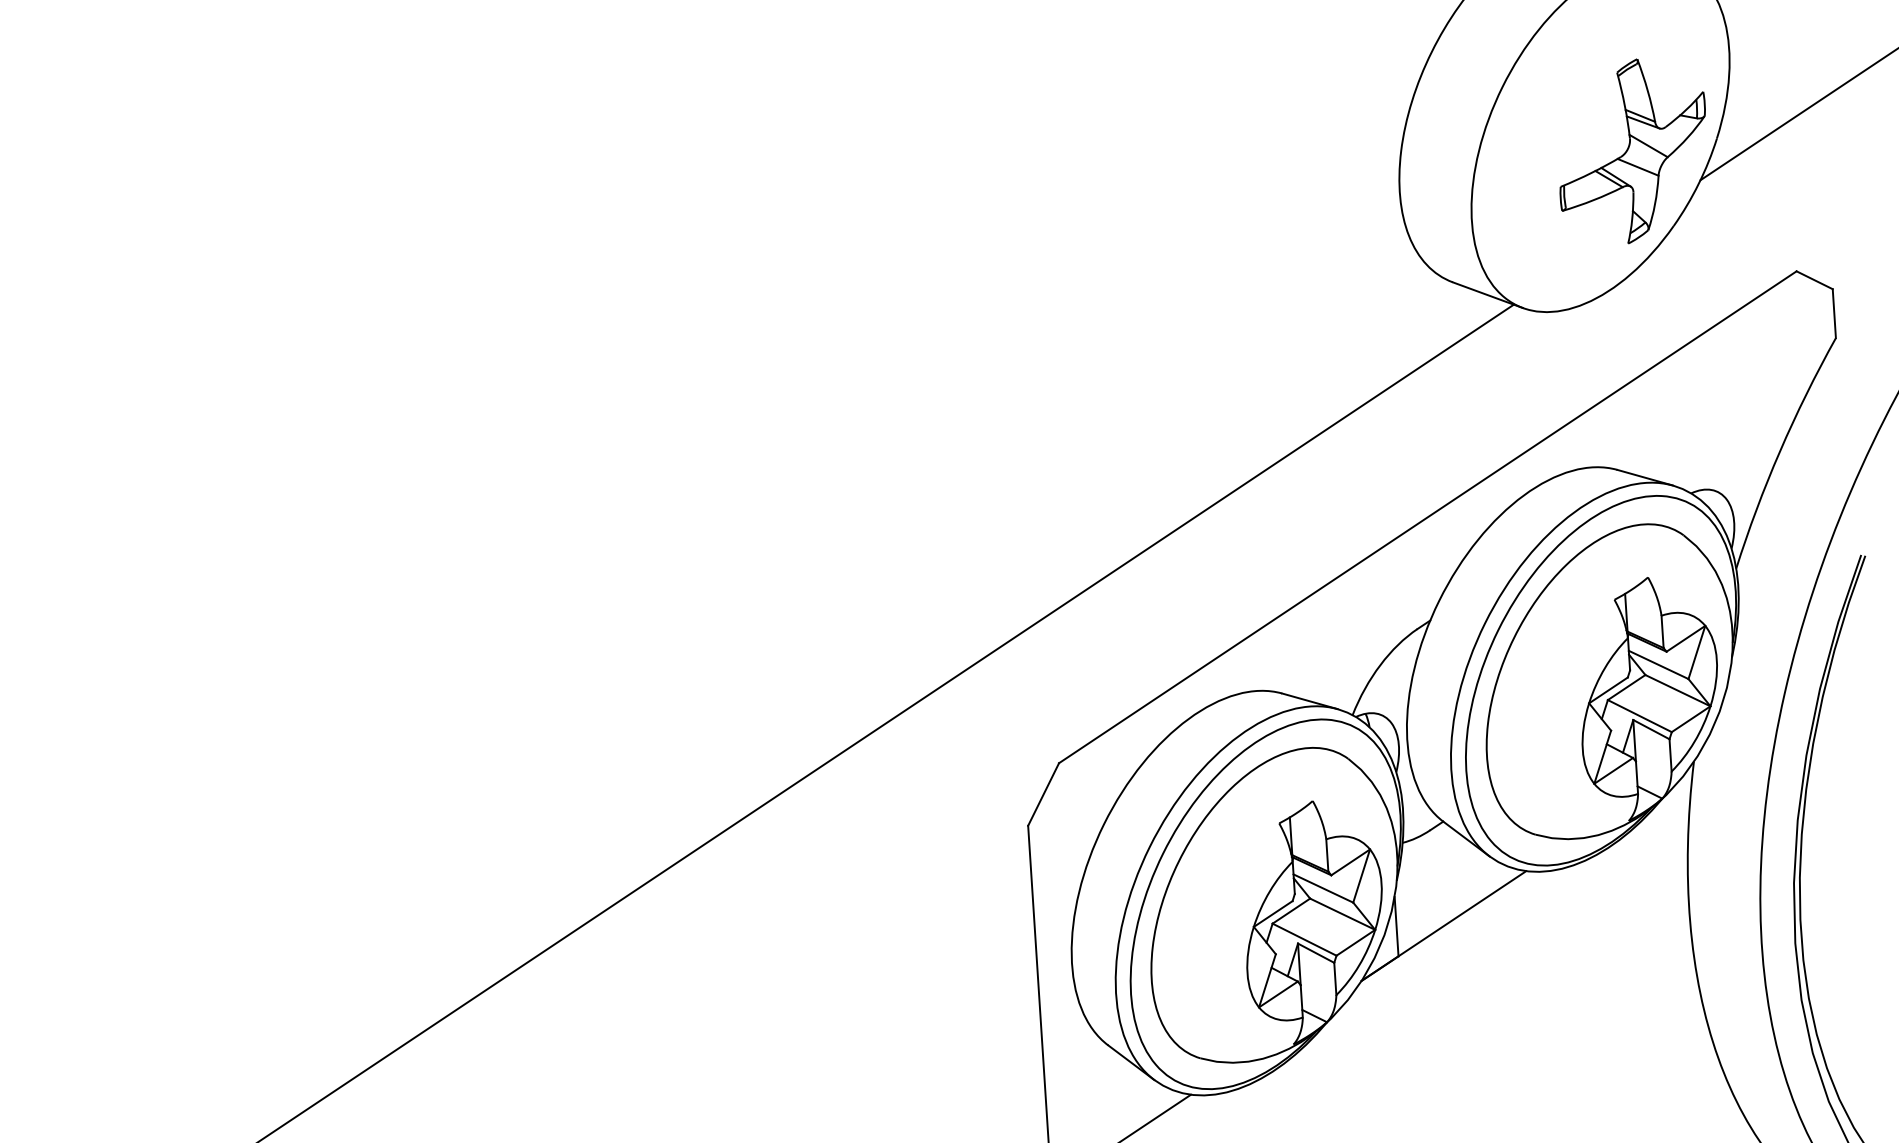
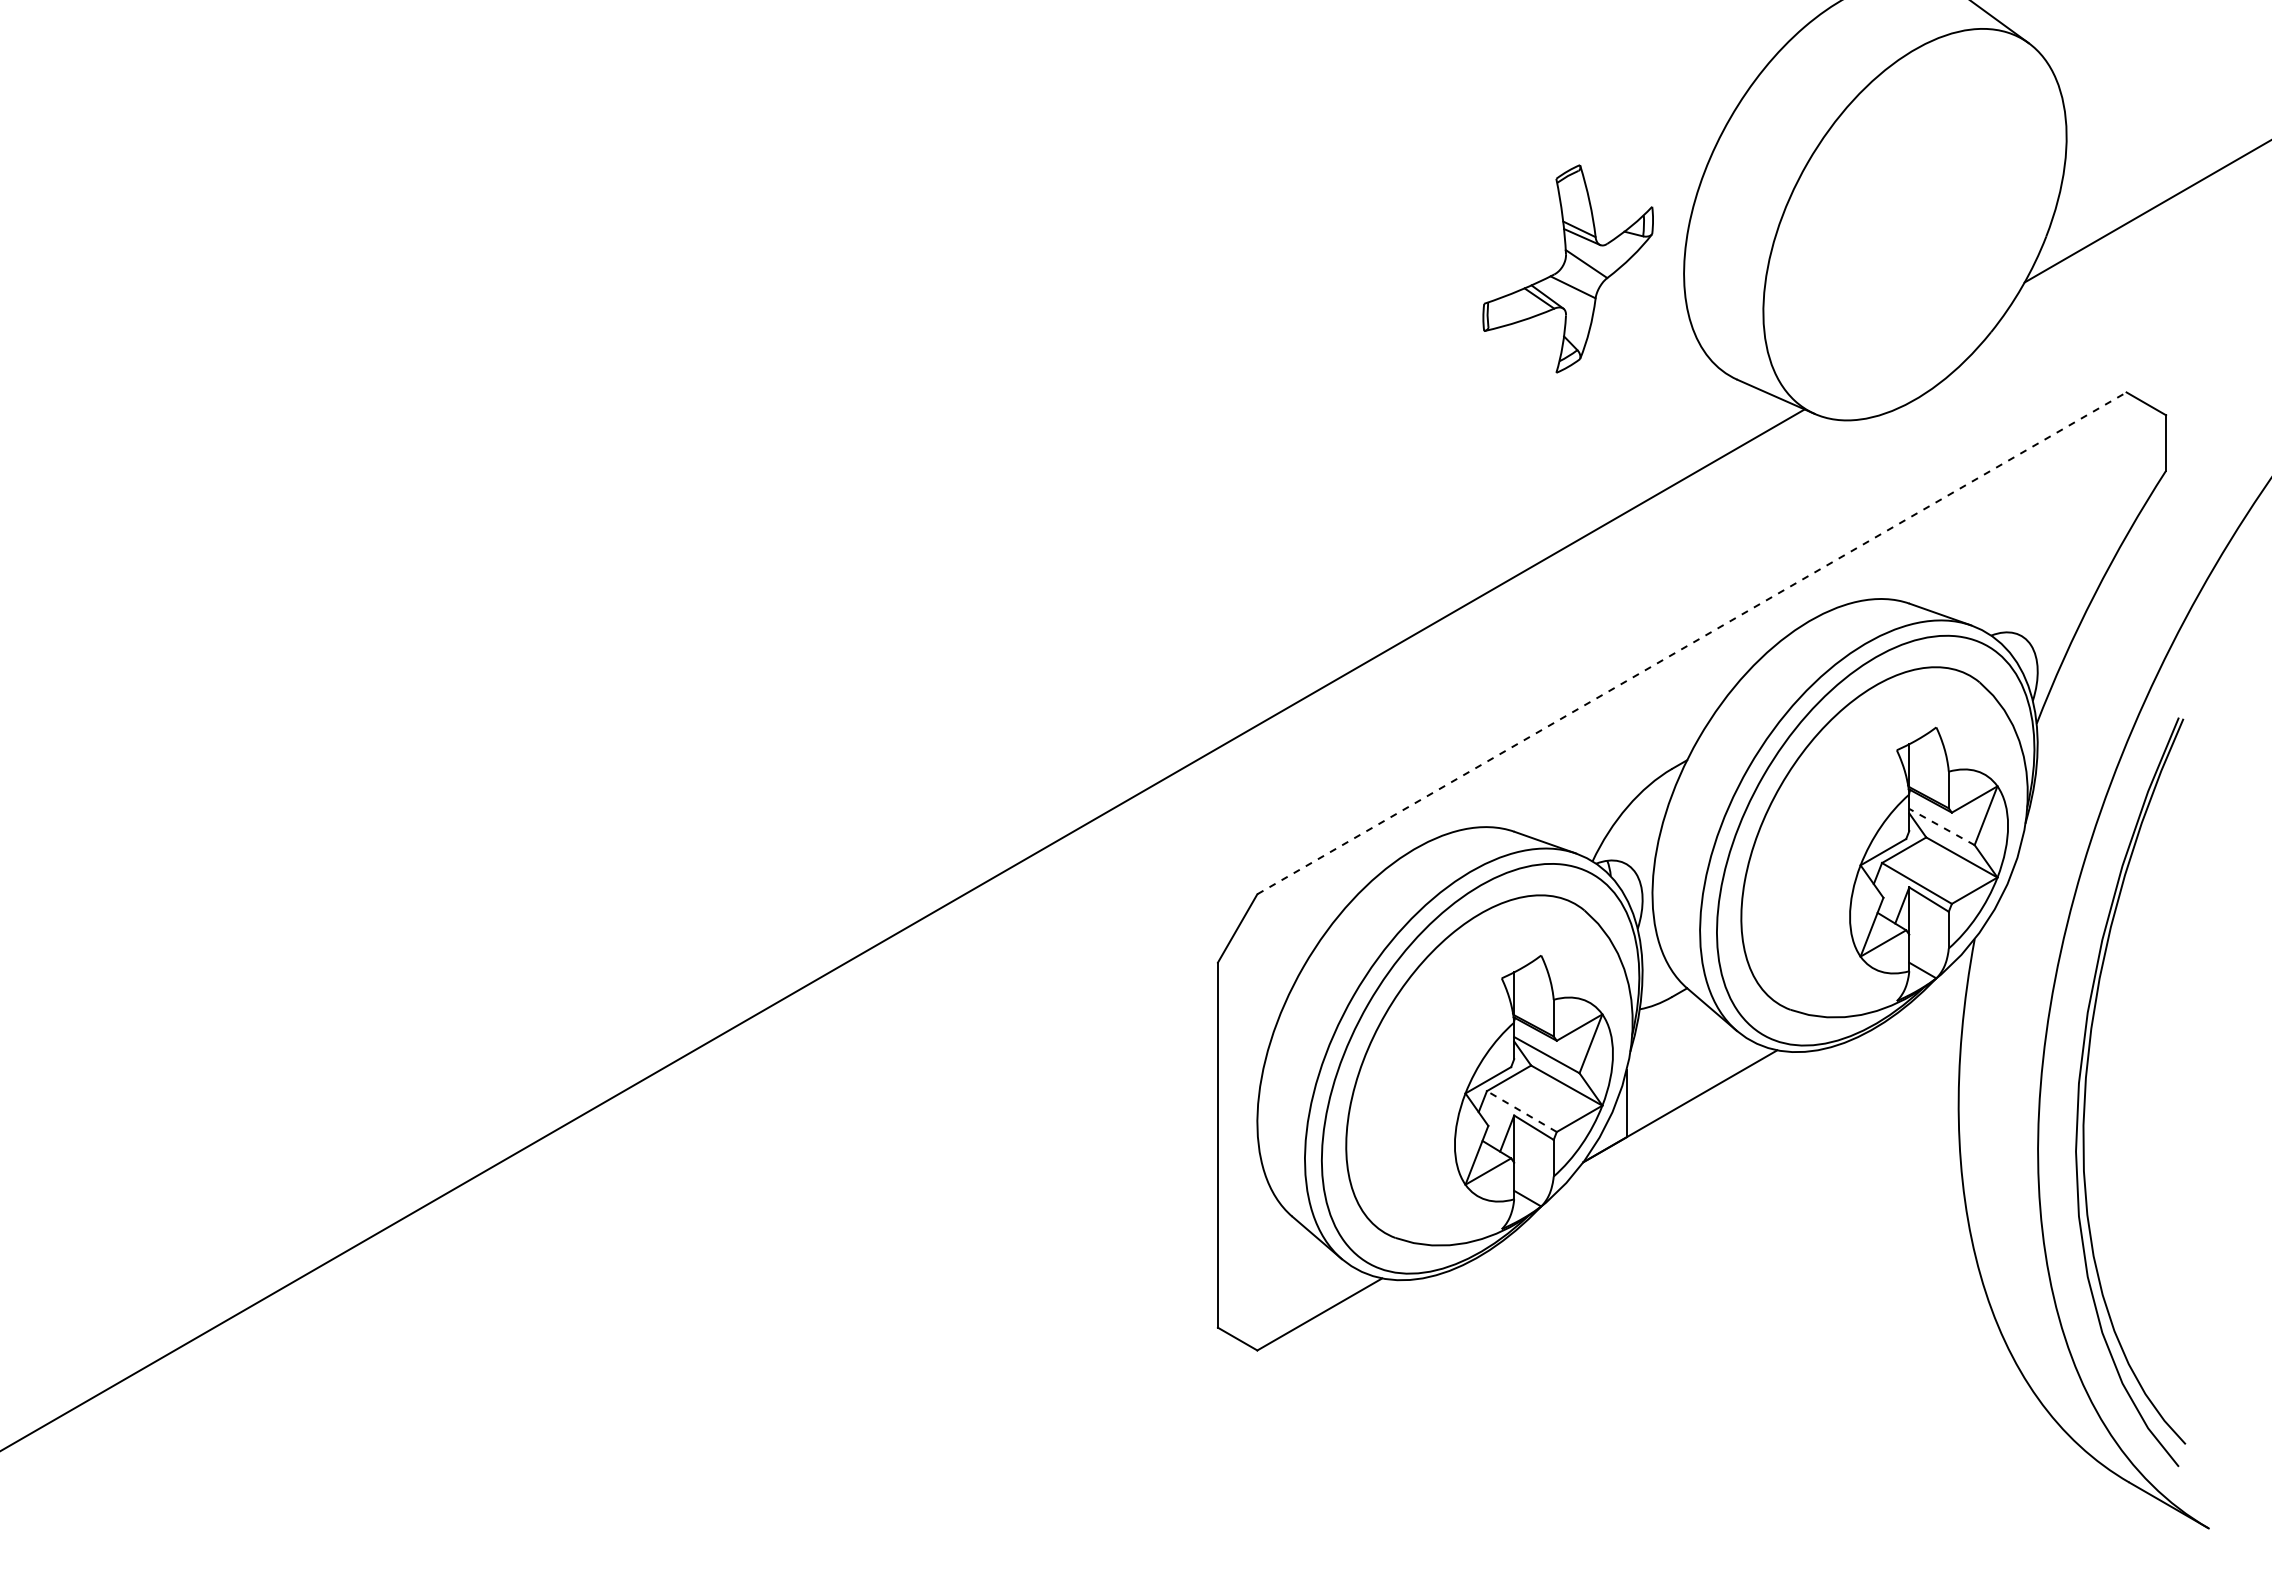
part: (1632, 151) -> (1567, 268), moved
line: (1427, 517) -> (1691, 643), solid -> dashed
line: (1658, 664) -> (1941, 826), solid -> dashed
line: (1304, 939) -> (1521, 1111), solid -> dashed

